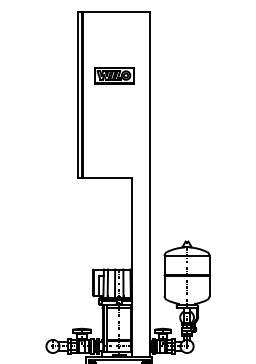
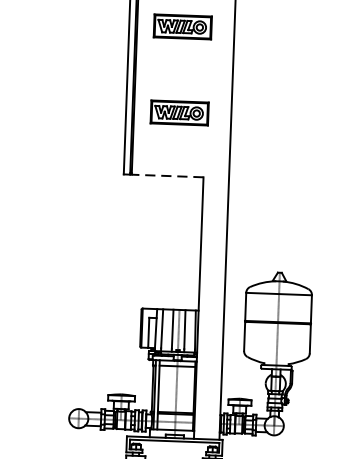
part: (114, 134) -> (179, 112), added
line: (107, 178) -> (167, 176), solid -> dashed

